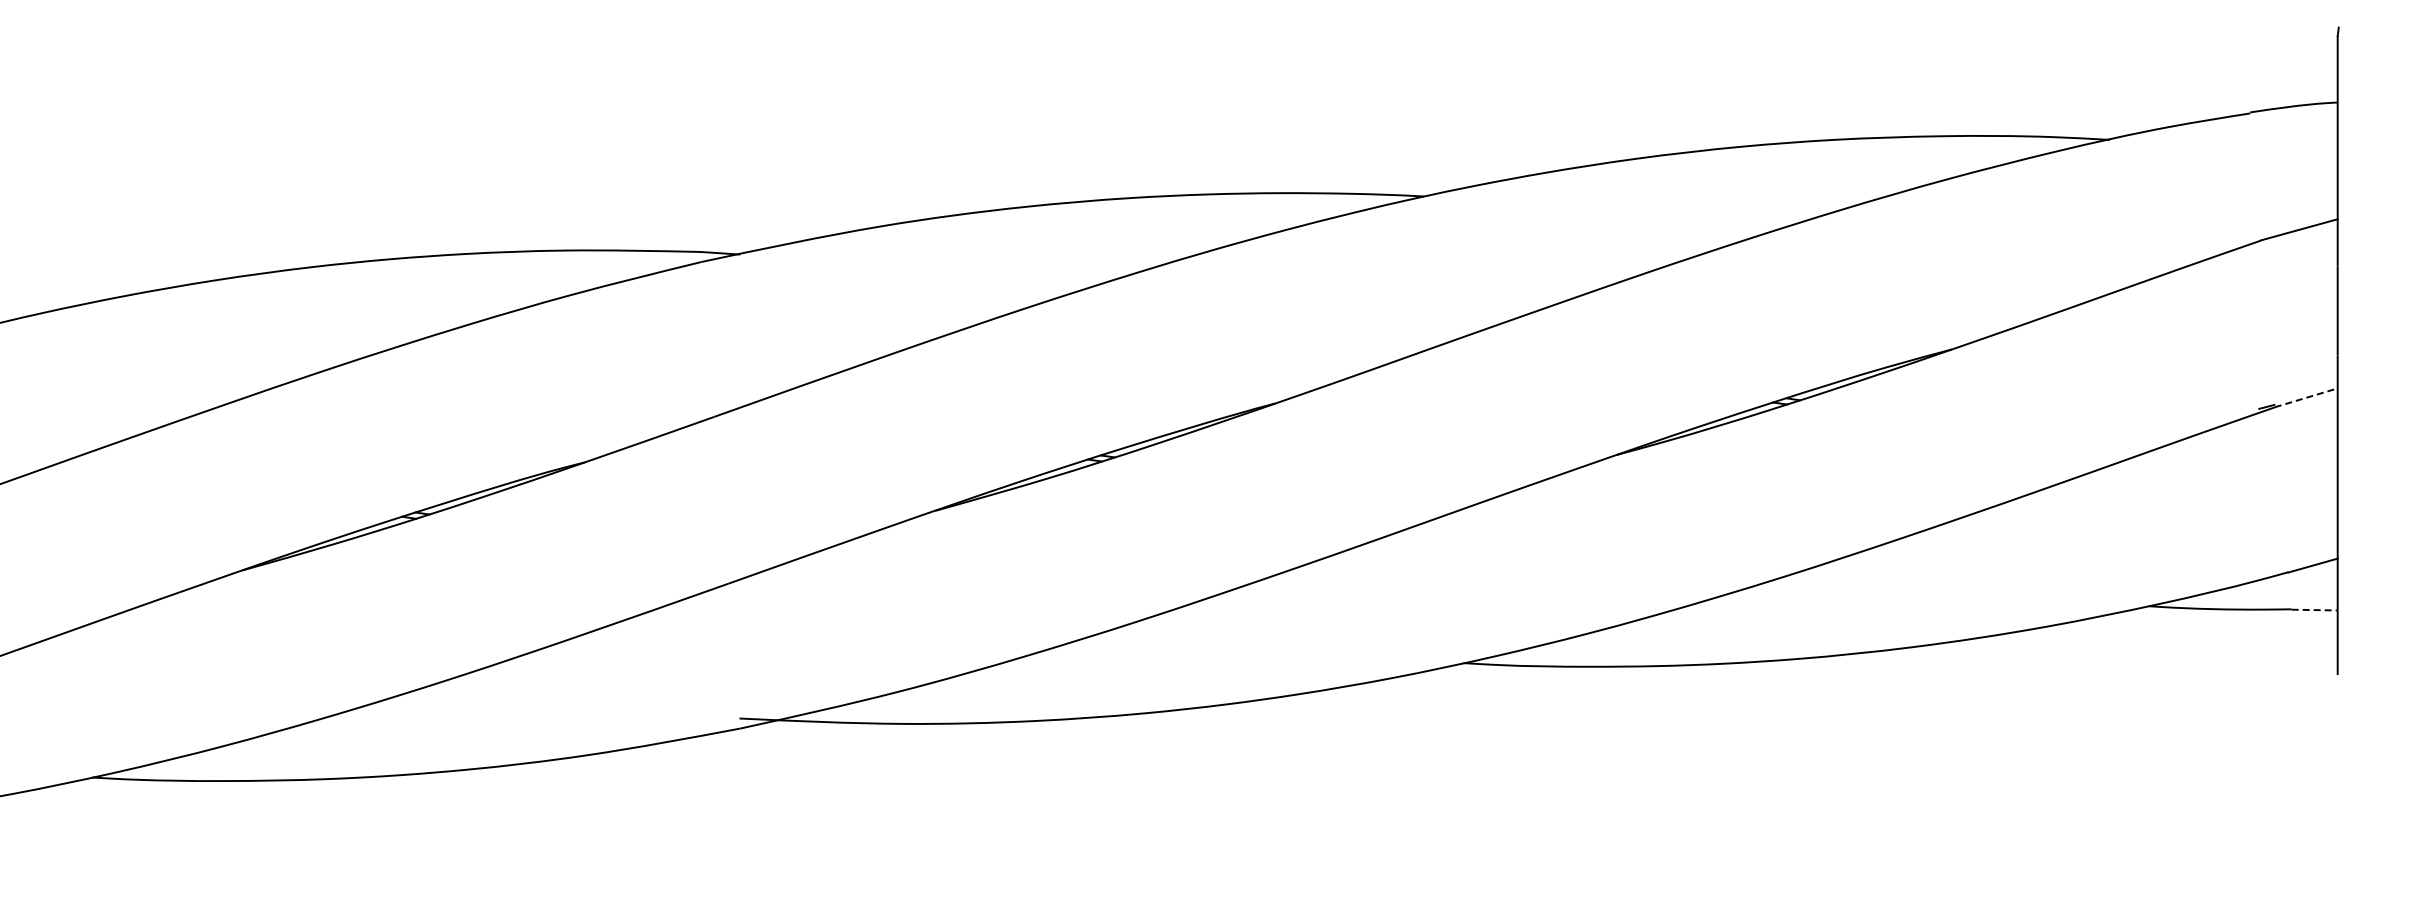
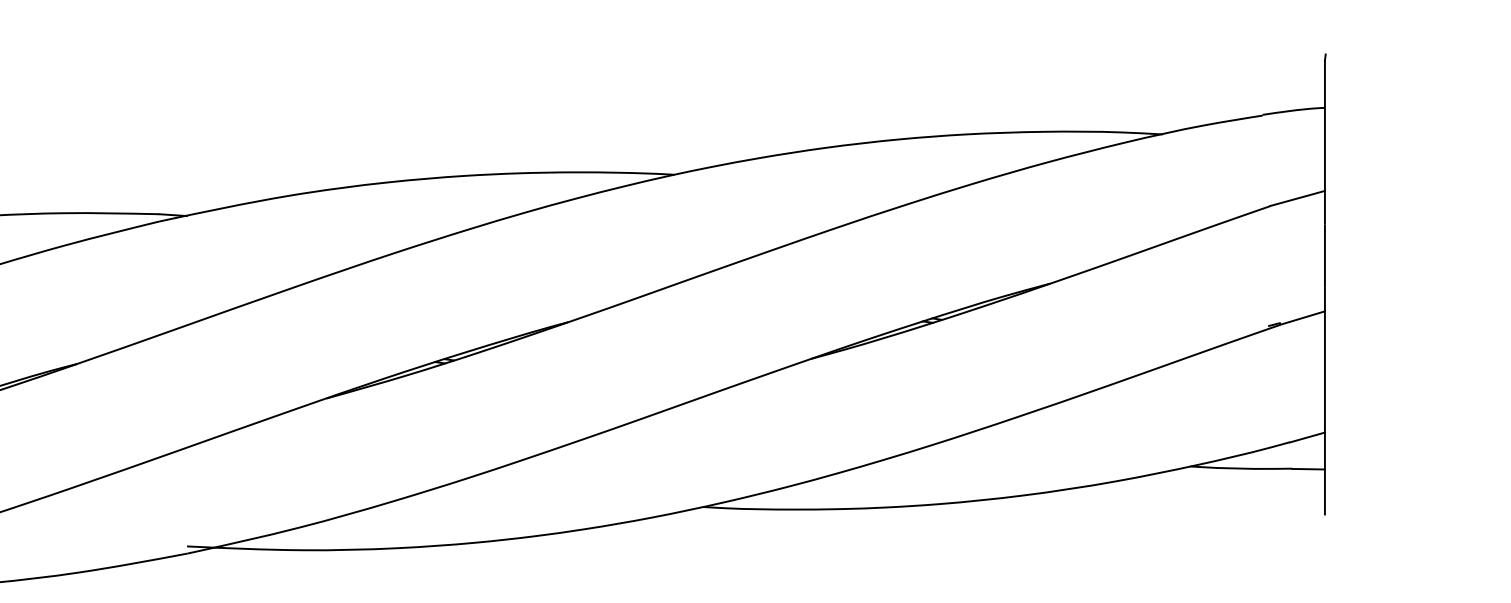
line: (2306, 397) -> (1302, 317), dashed -> solid
line: (2315, 610) -> (1309, 469), dashed -> solid

